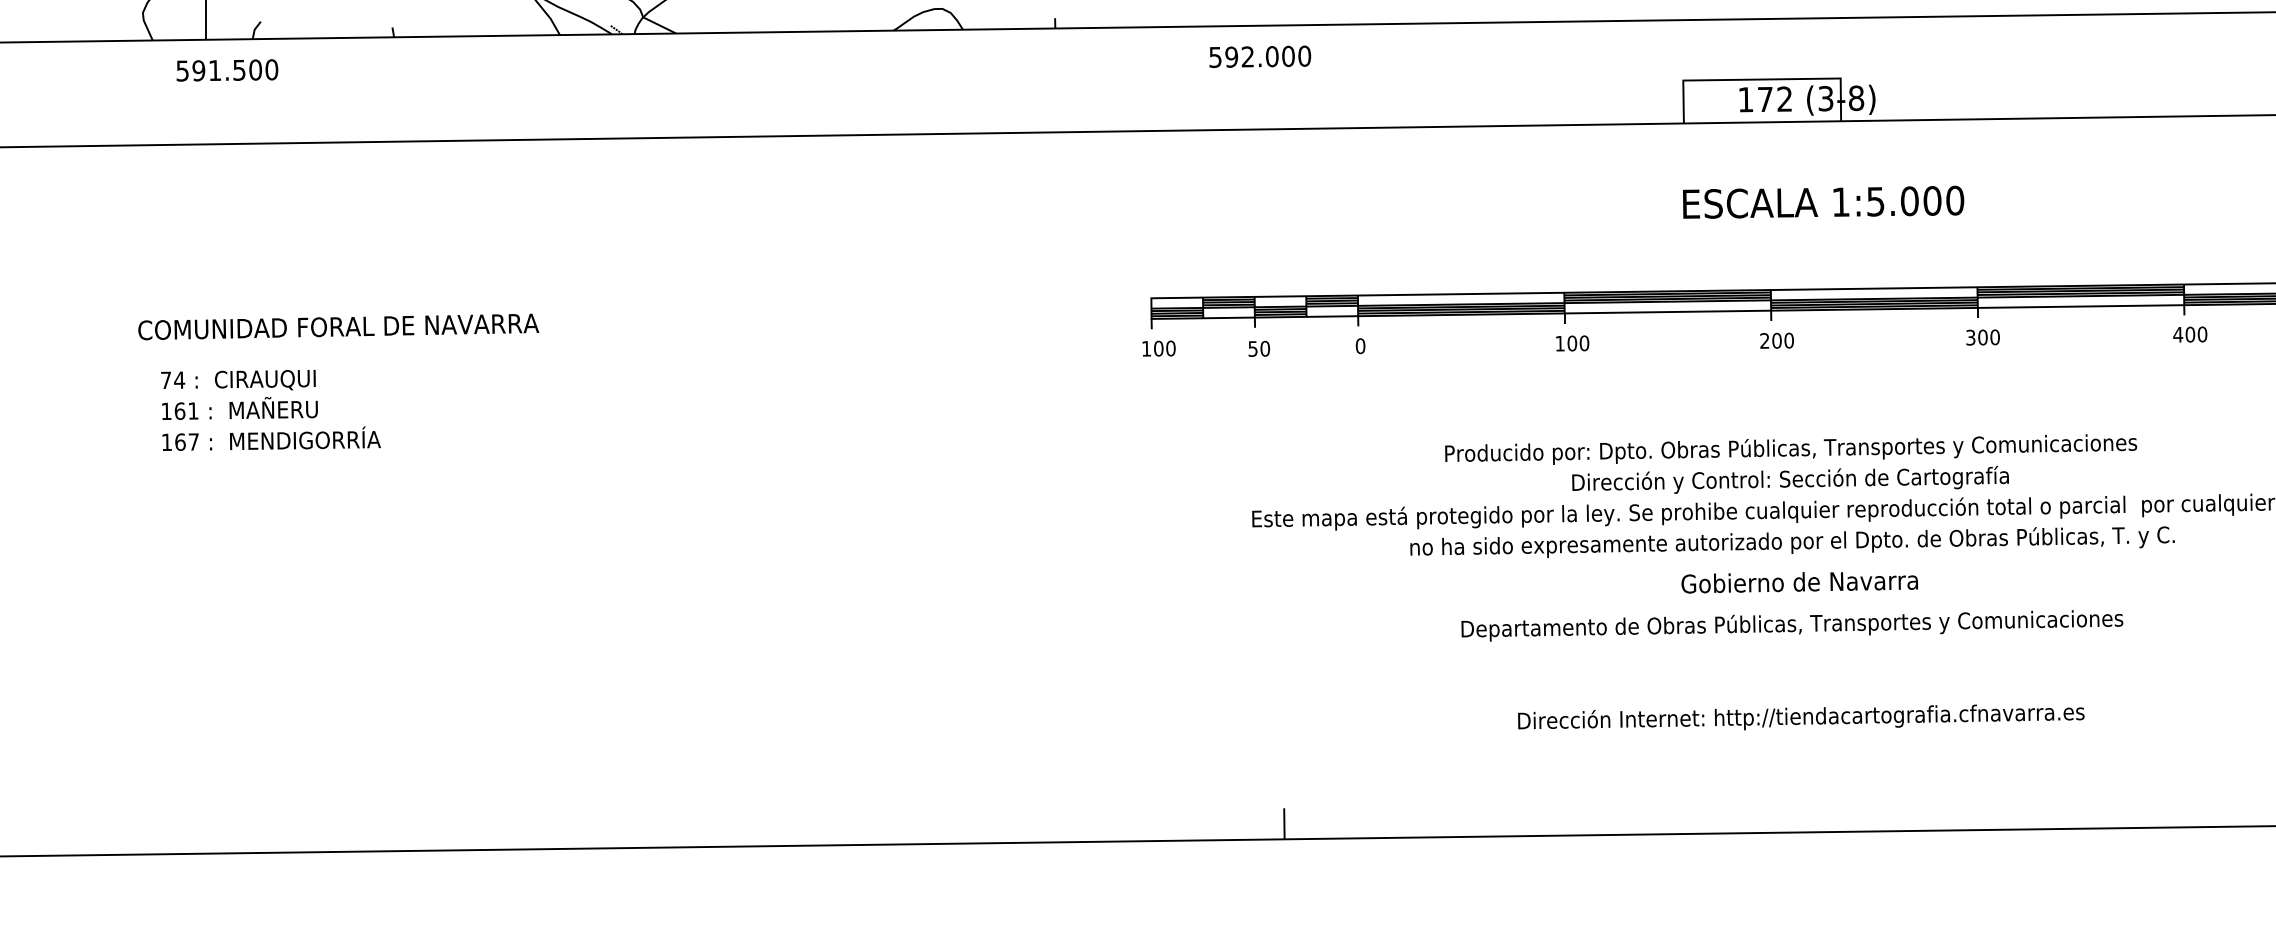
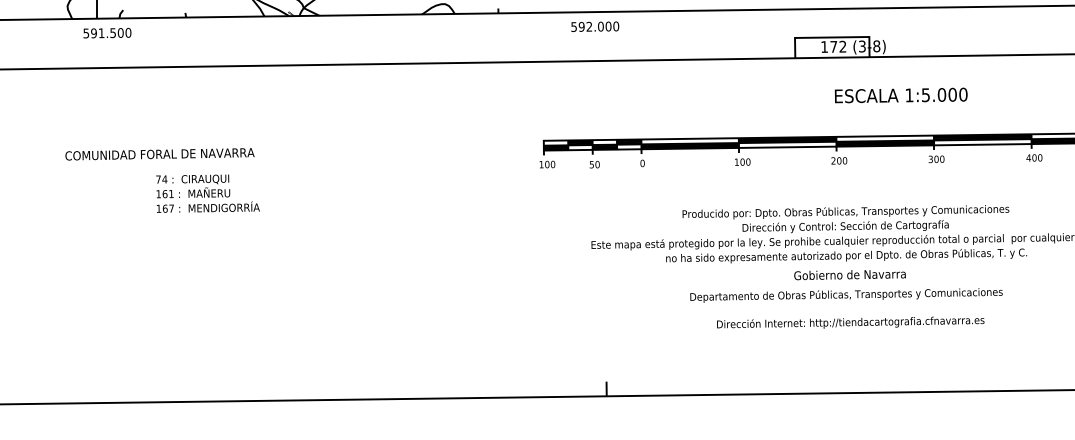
text: (1821, 202) -> (900, 95), moved
text: (269, 409) -> (207, 193), moved
text: (1800, 716) -> (850, 322), moved

